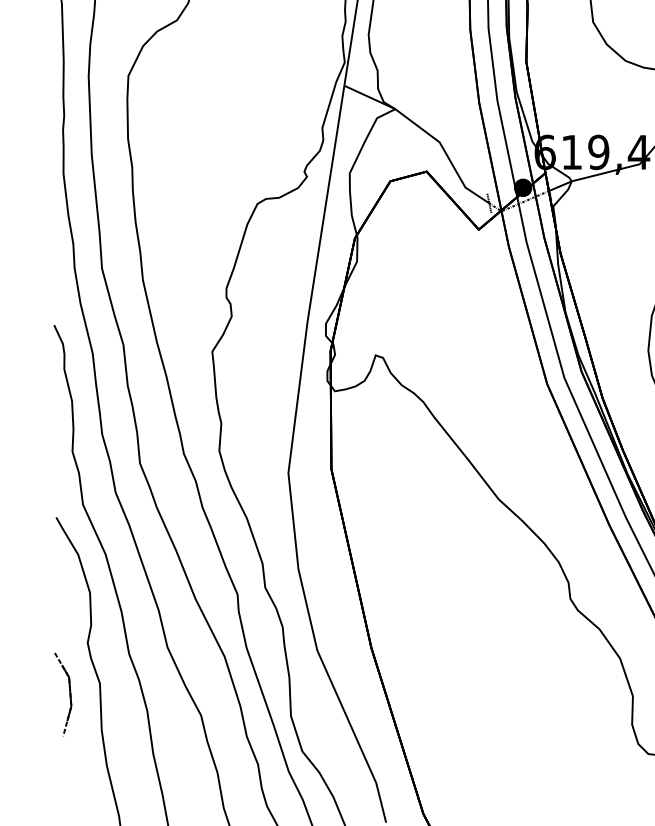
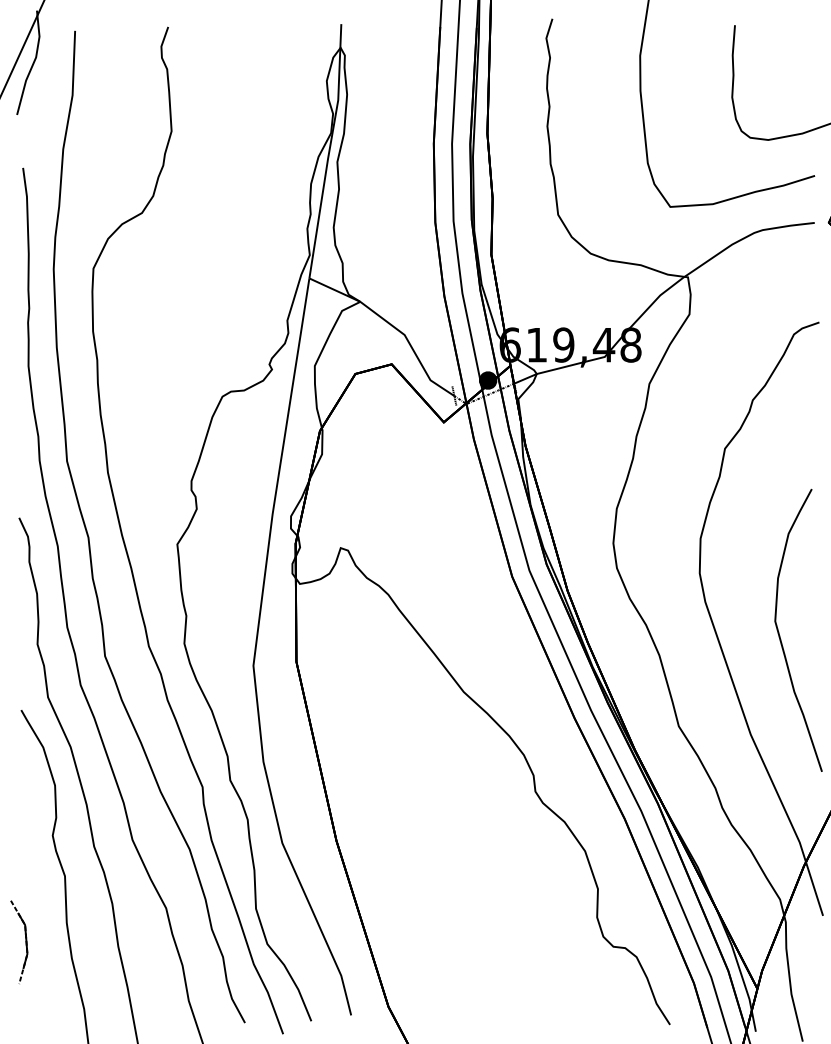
part: (63, 694) -> (19, 942), moved

